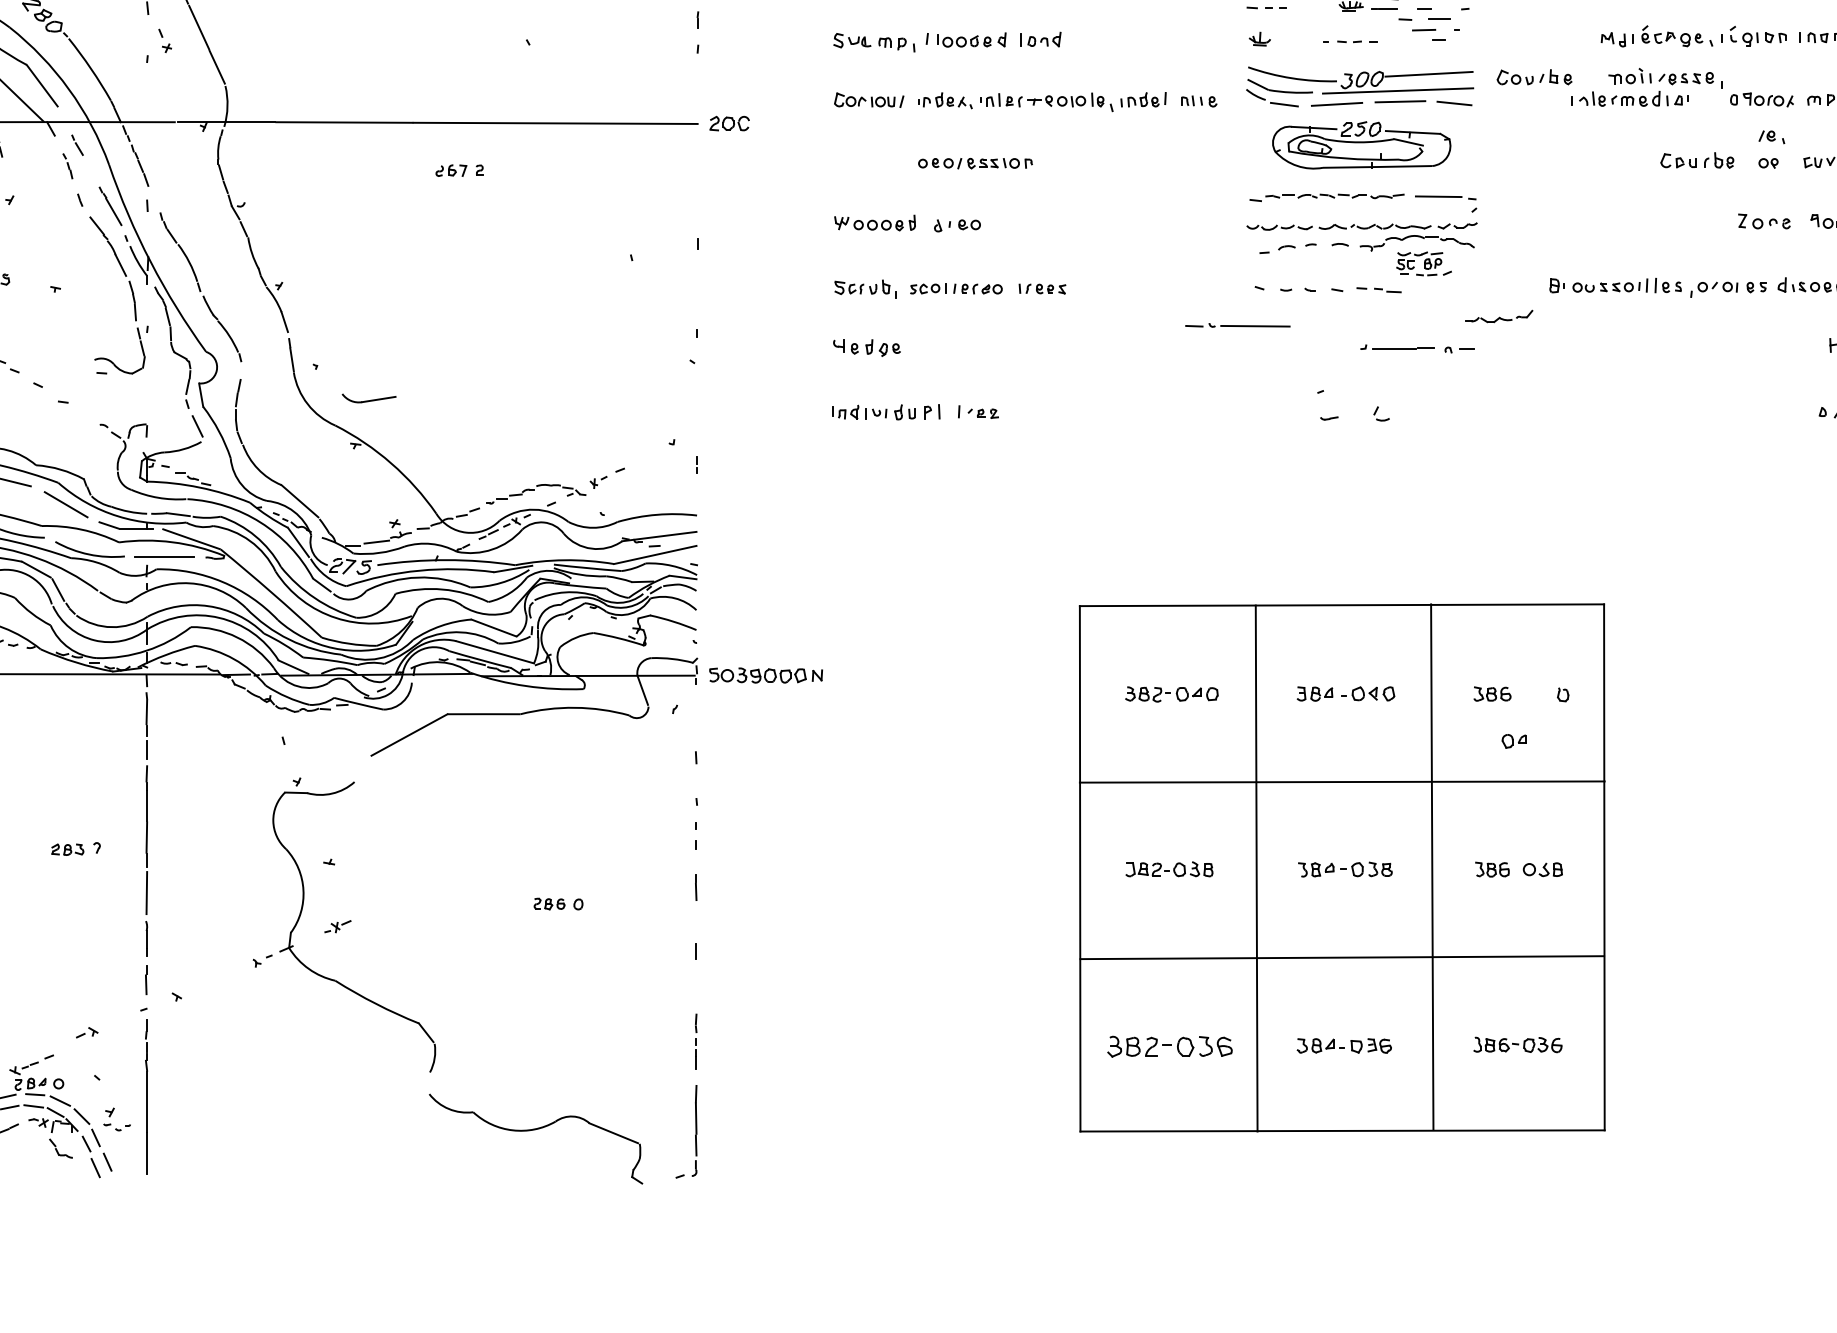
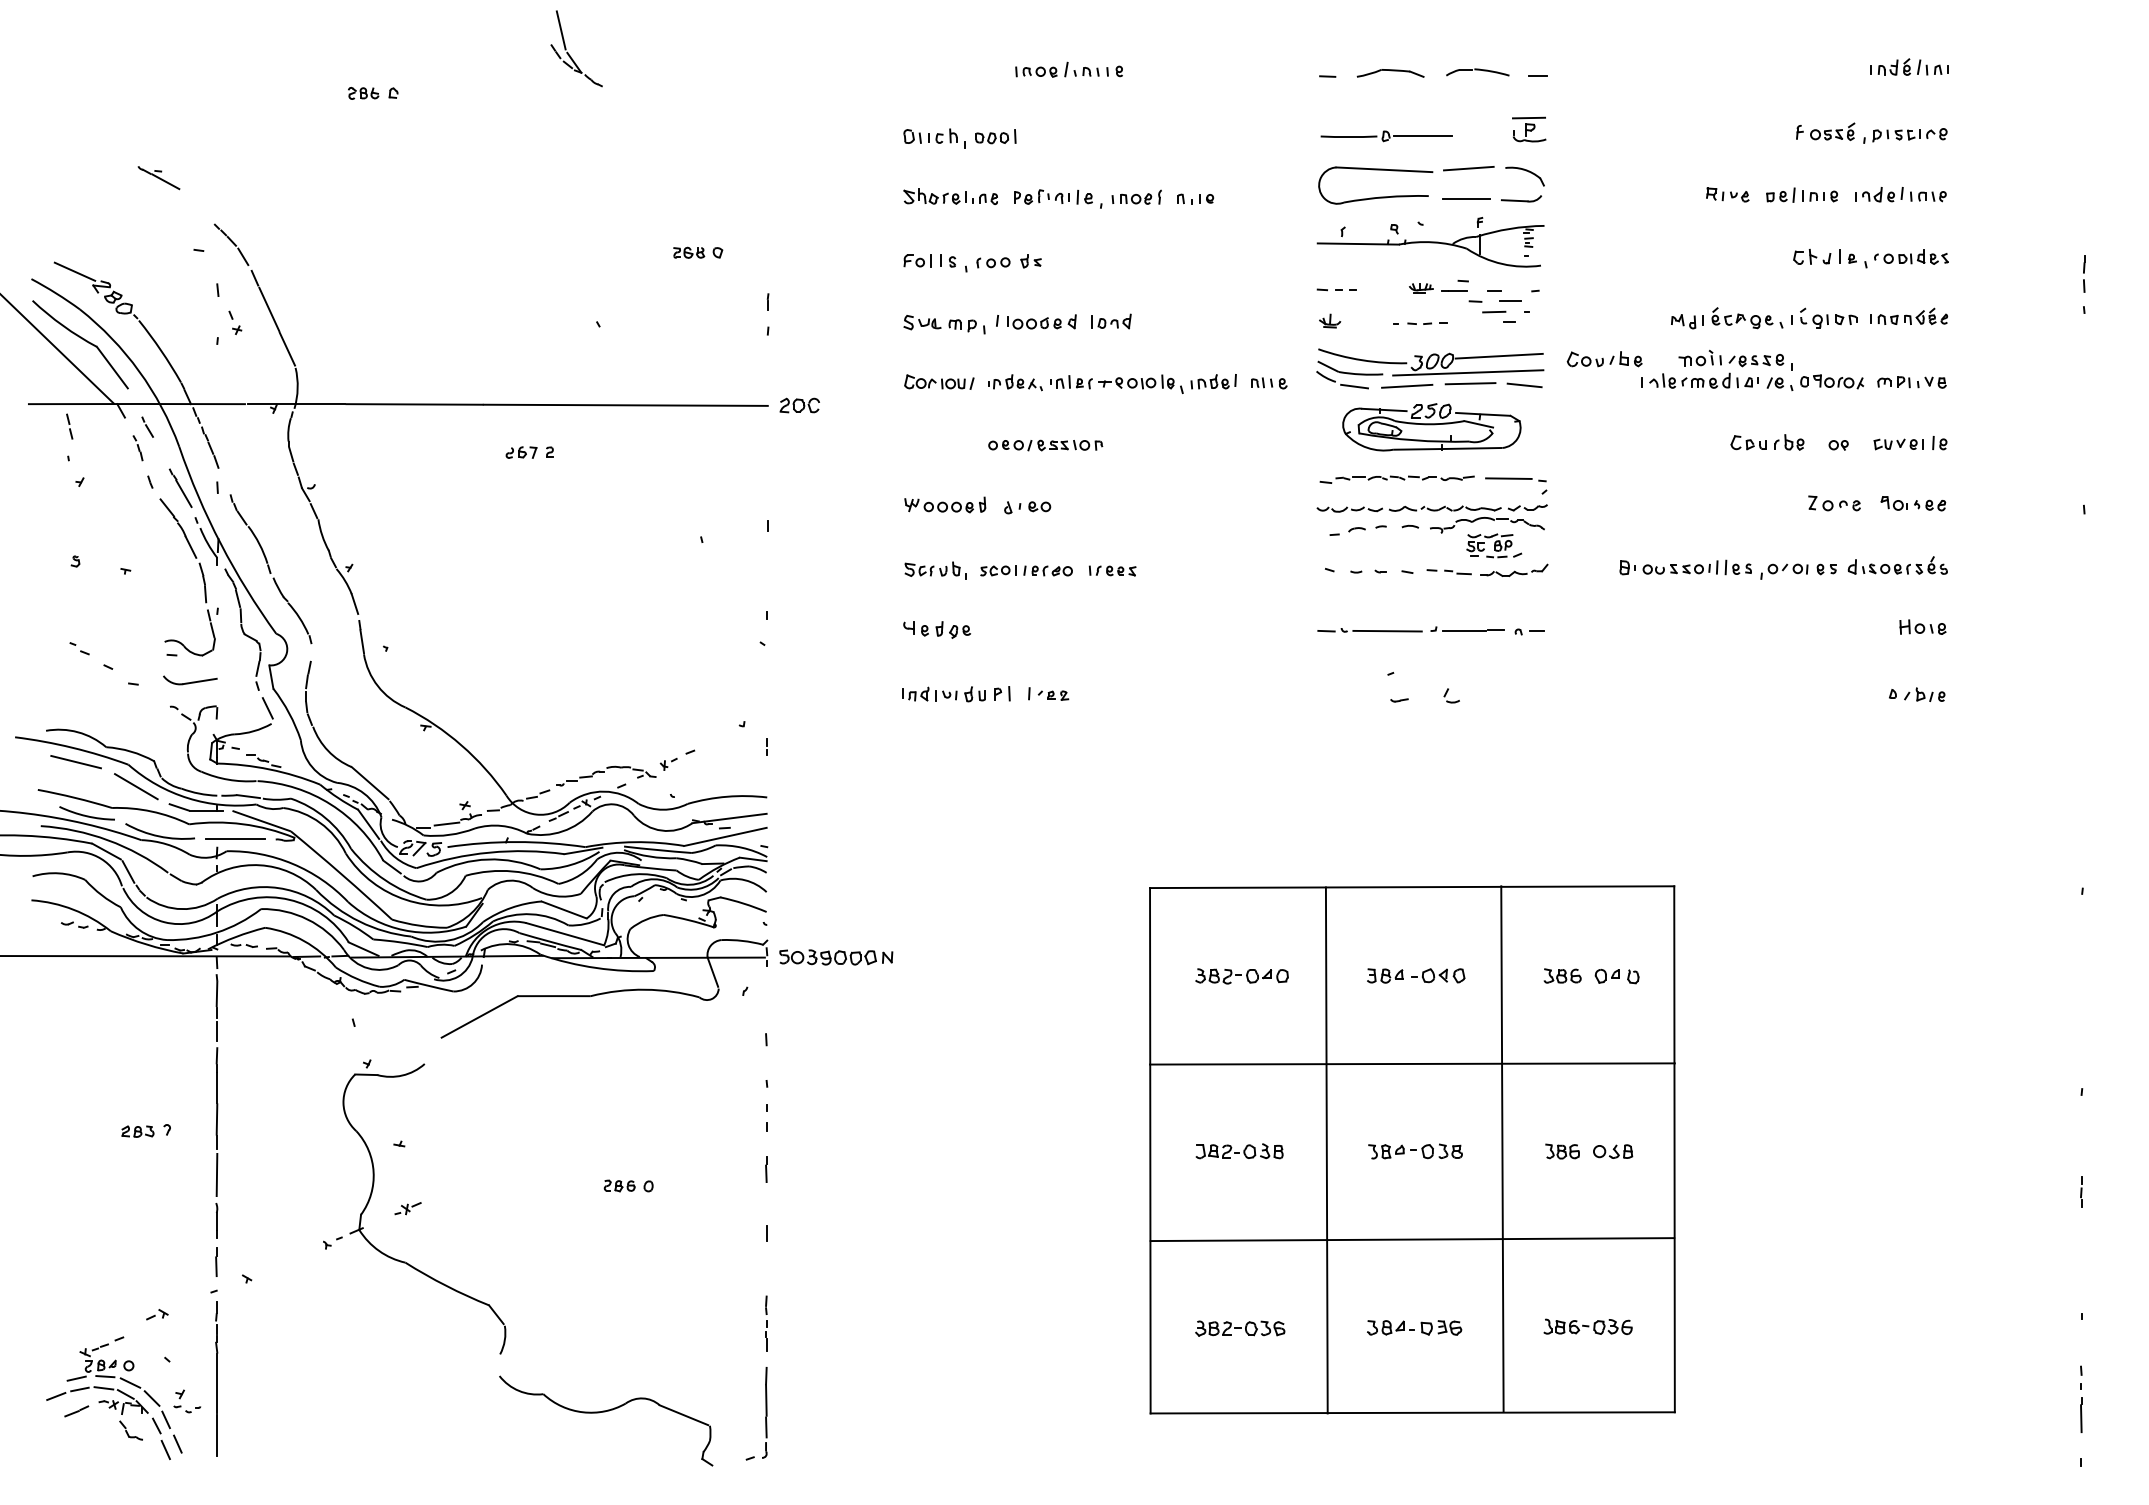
part: (1771, 136) -> (1779, 383), moved
part: (1499, 315) -> (1514, 569), moved
part: (1237, 325) -> (1369, 630), moved
part: (369, 398) -> (190, 680), moved
part: (1513, 740) -> (1606, 975), moved
part: (1170, 1046) -> (1240, 1328), size x0.71

